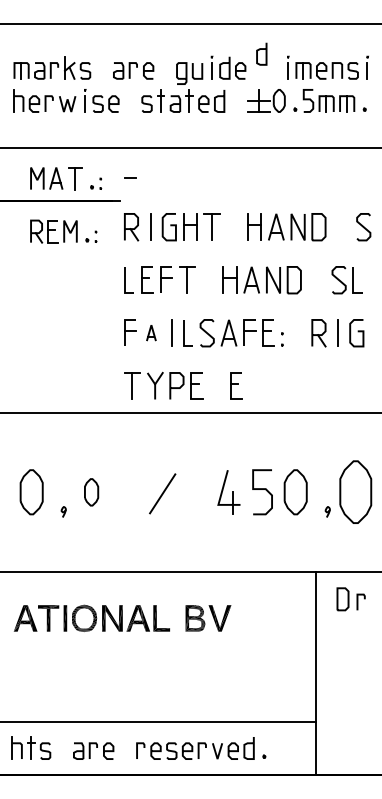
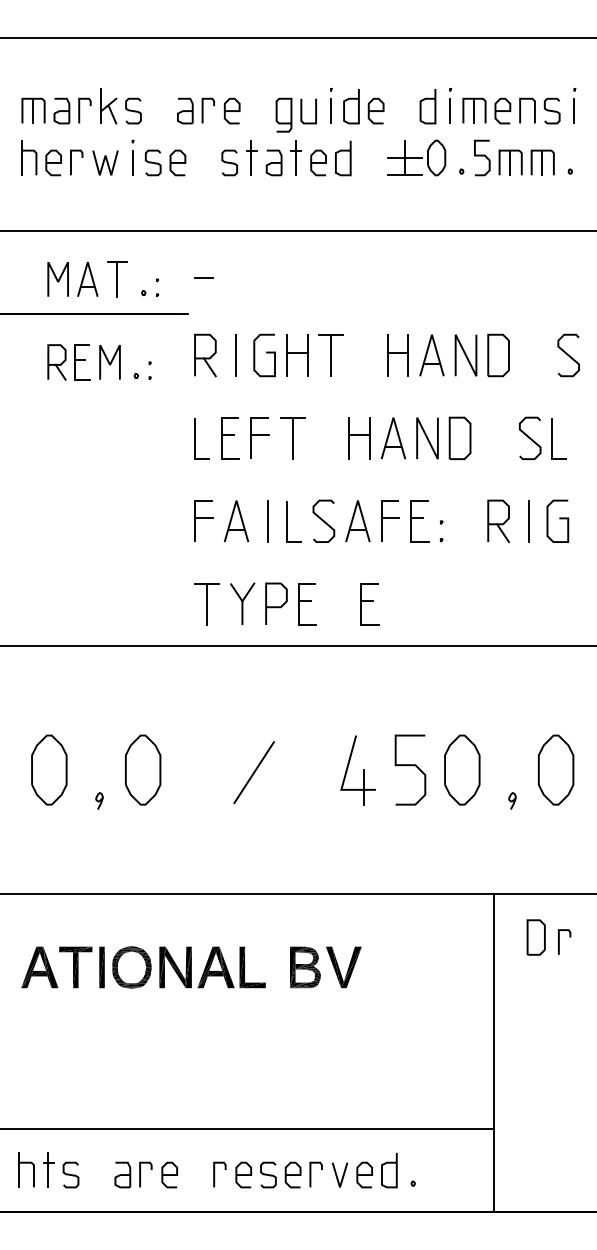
curve: (259, 50) -> (424, 101), moved
part: (151, 332) -> (236, 520), size x1.67
part: (91, 492) -> (142, 770), size x1.67
part: (355, 492) -> (555, 770), size x0.71

